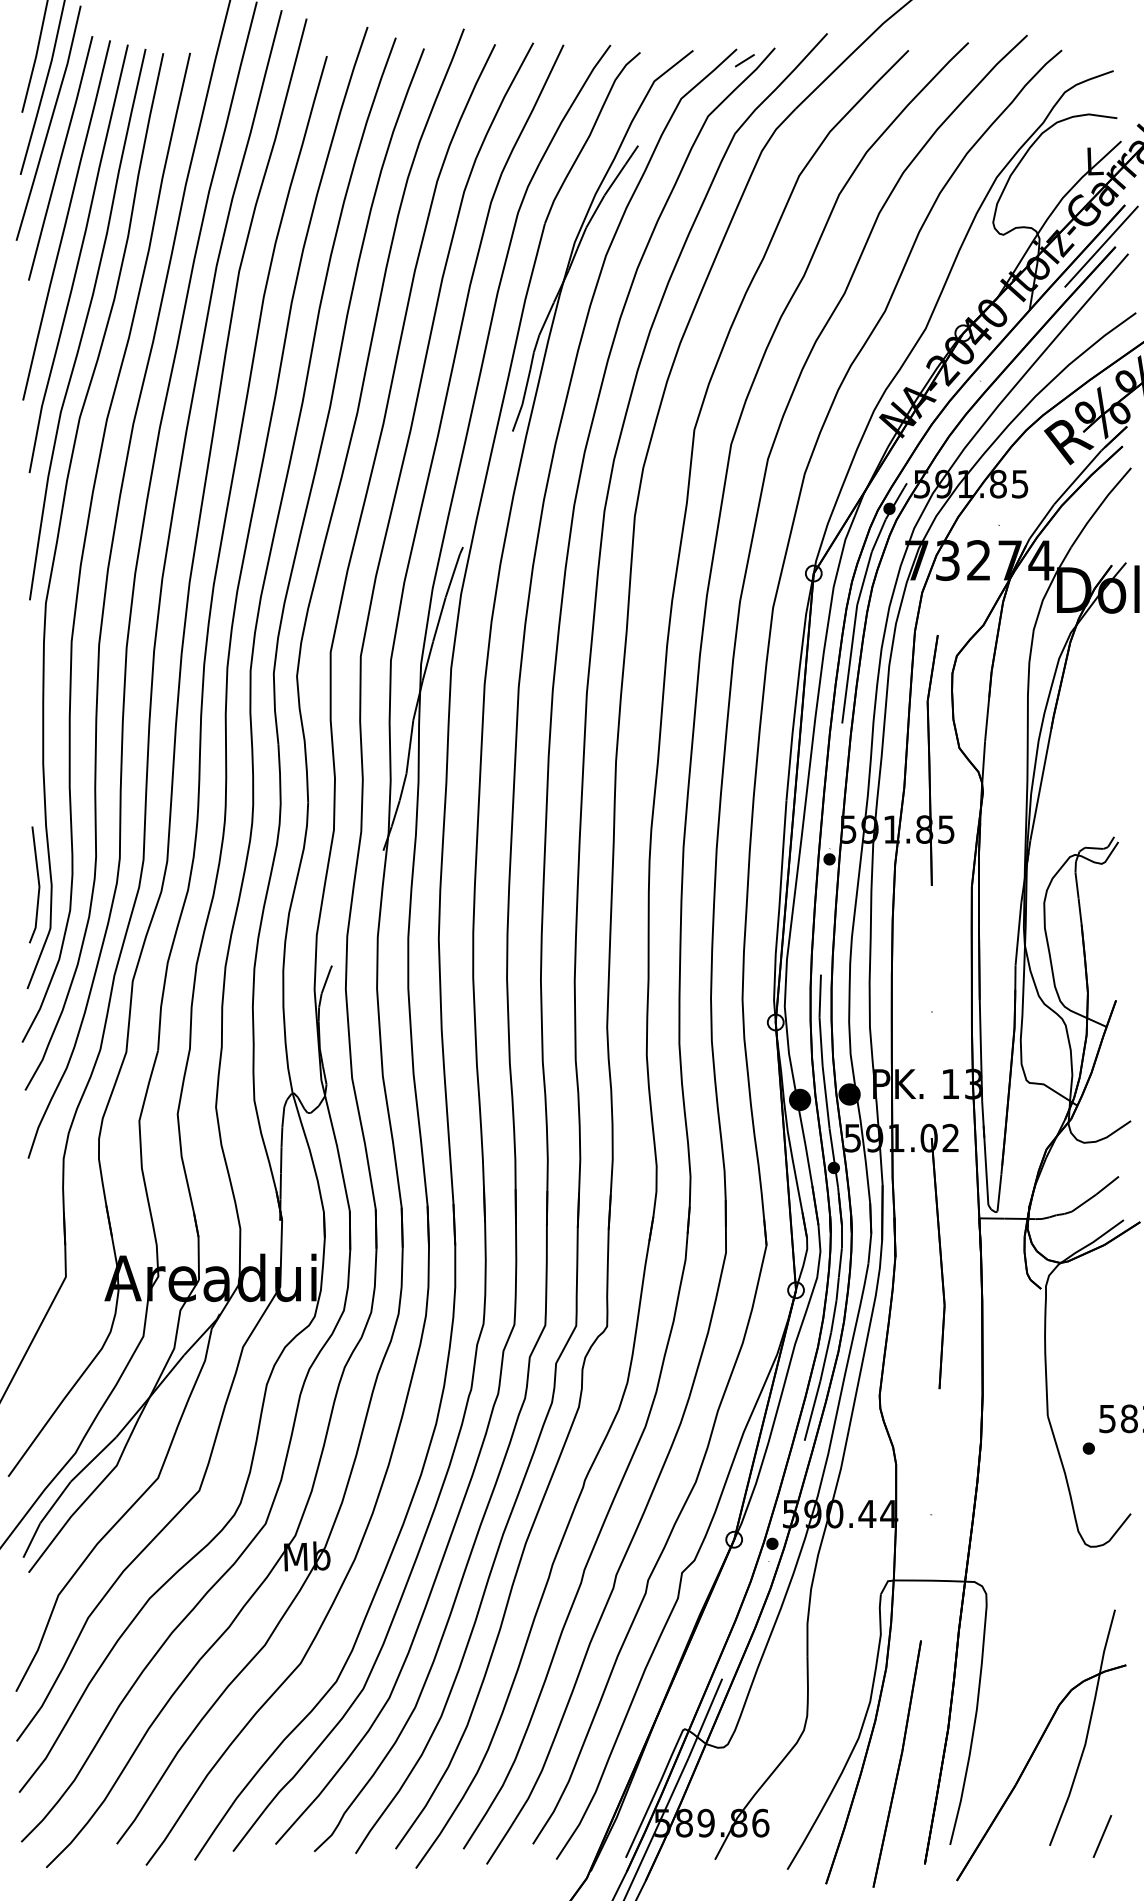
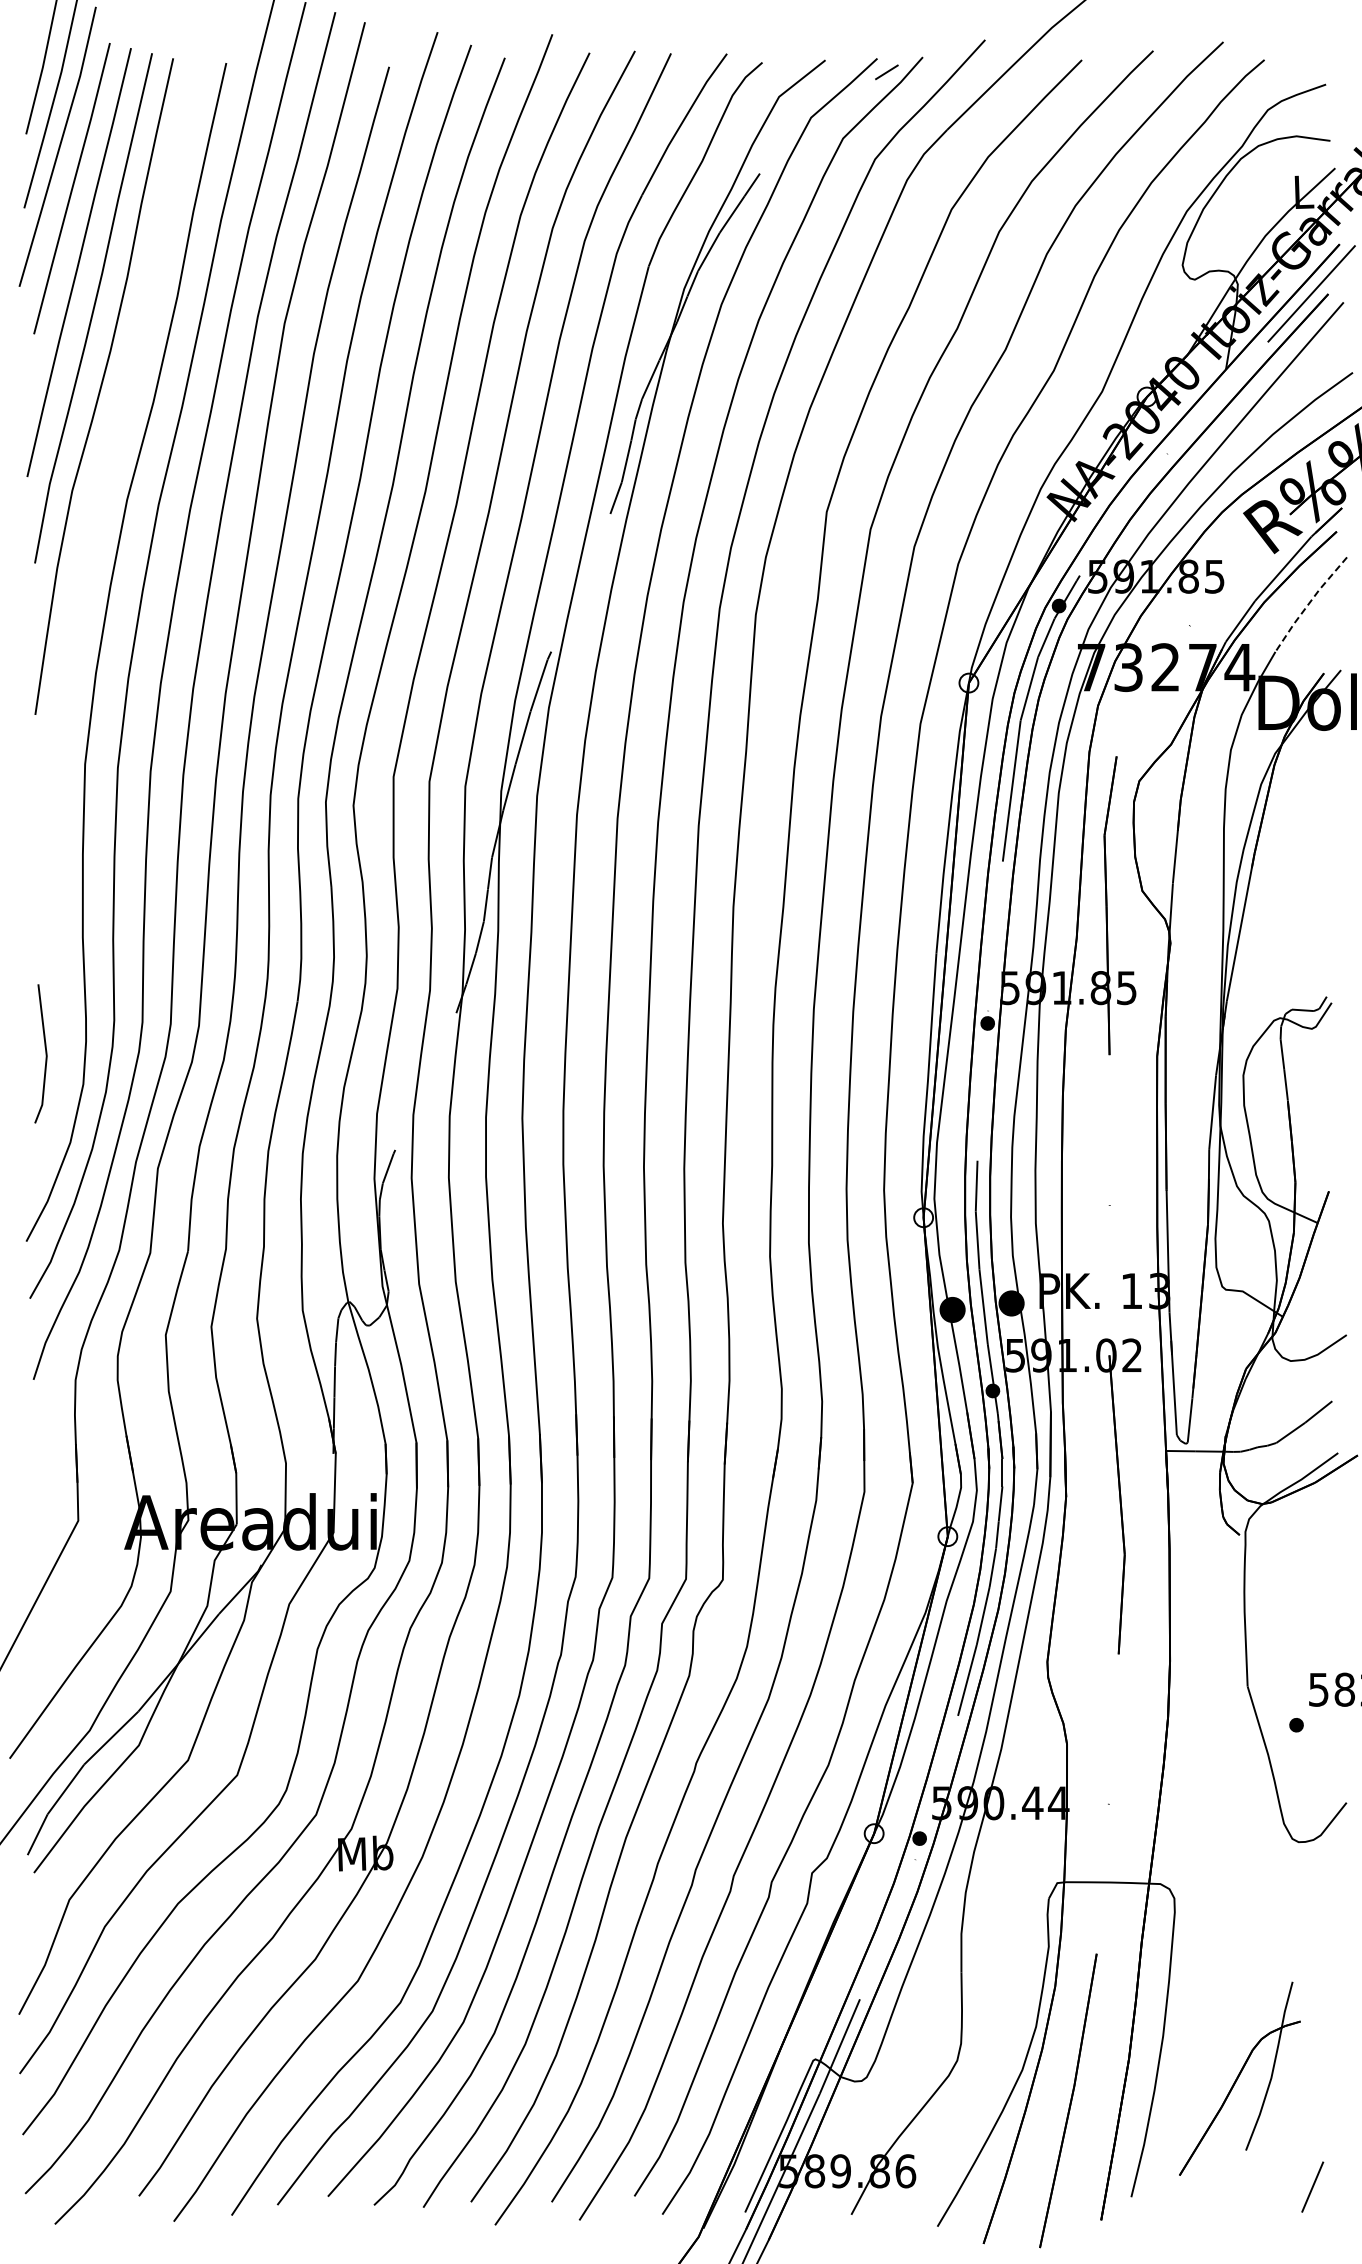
line: (1099, 506) -> (1309, 603), solid -> dashed
curve: (62, 513) -> (74, 611), removed
part: (1040, 1745) -> (1239, 2078), size x0.6

